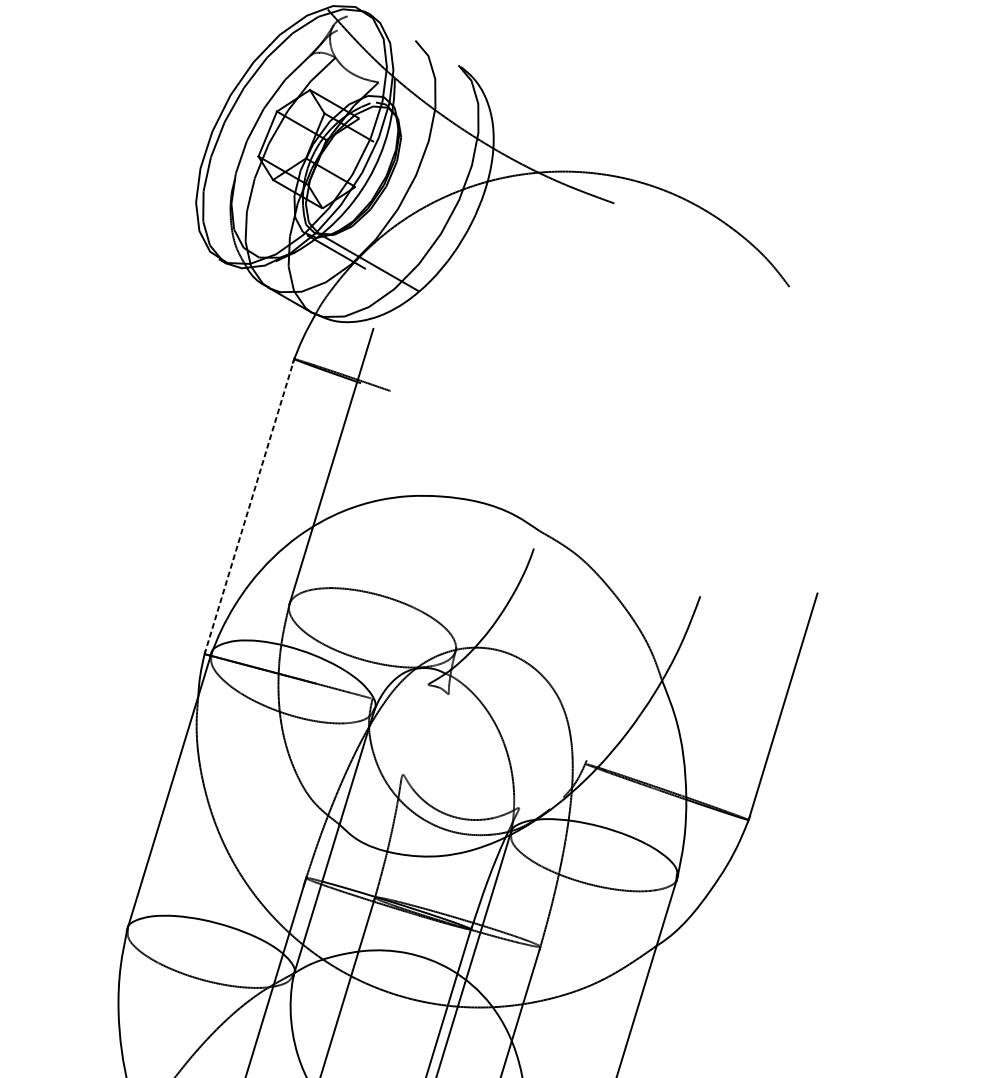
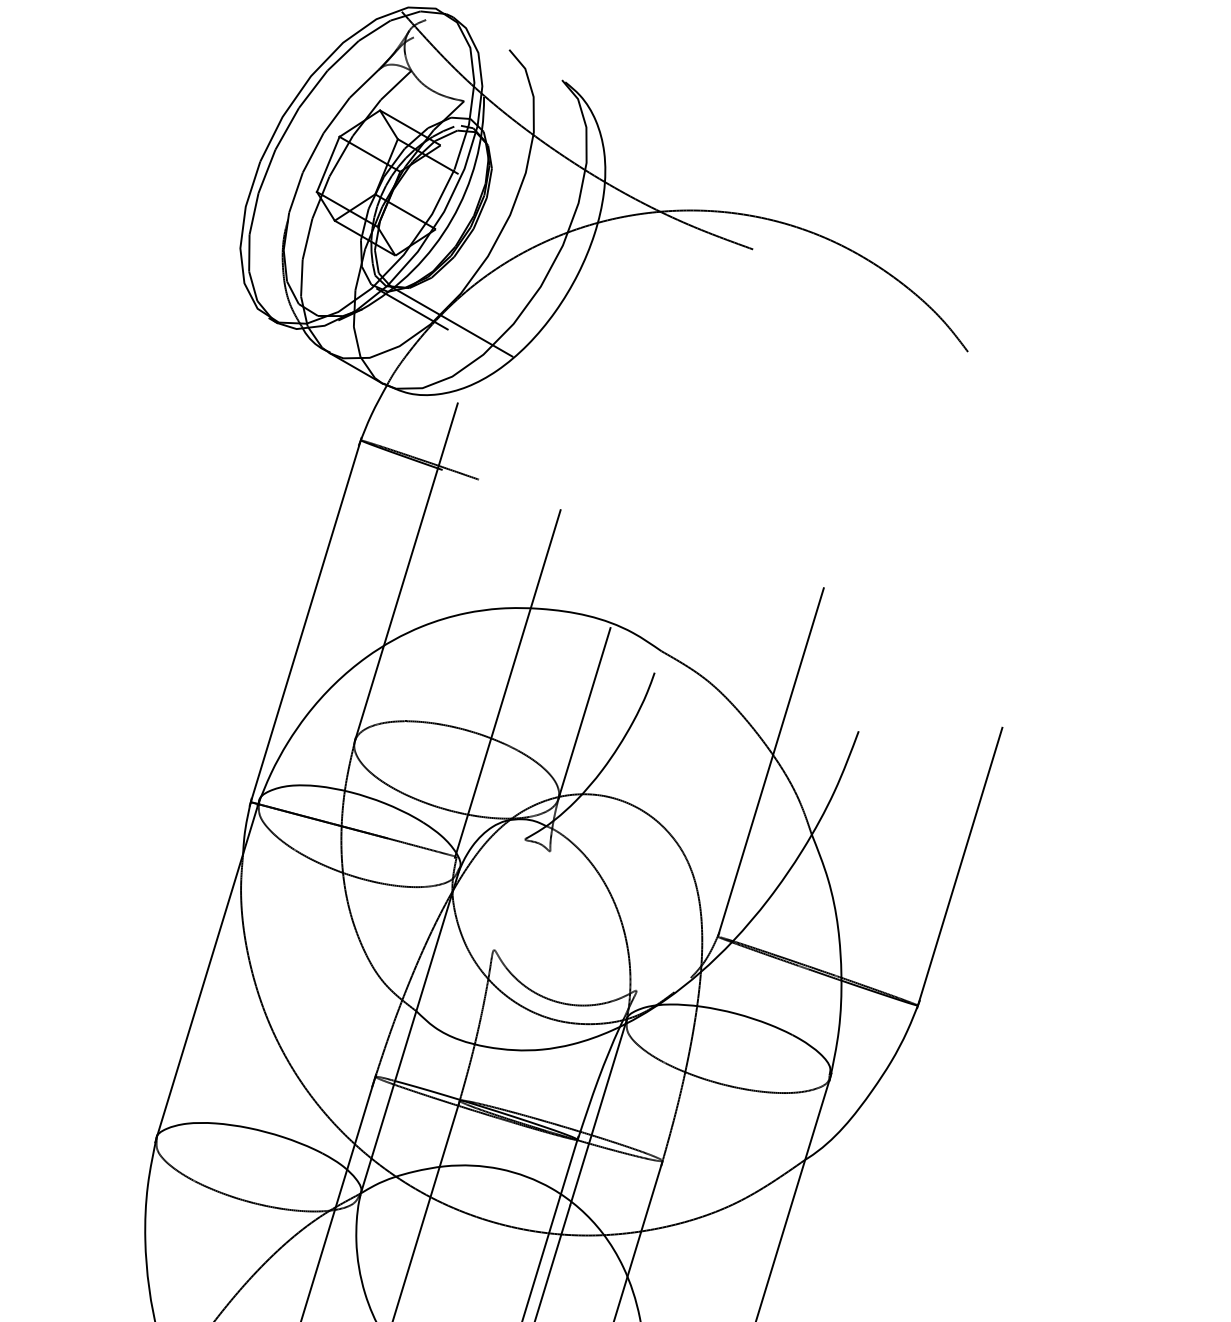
line: (249, 507) -> (305, 622), dashed -> solid
line: (413, 557) -> (507, 683), added
line: (476, 580) -> (584, 712), added
line: (628, 620) -> (770, 761), added

